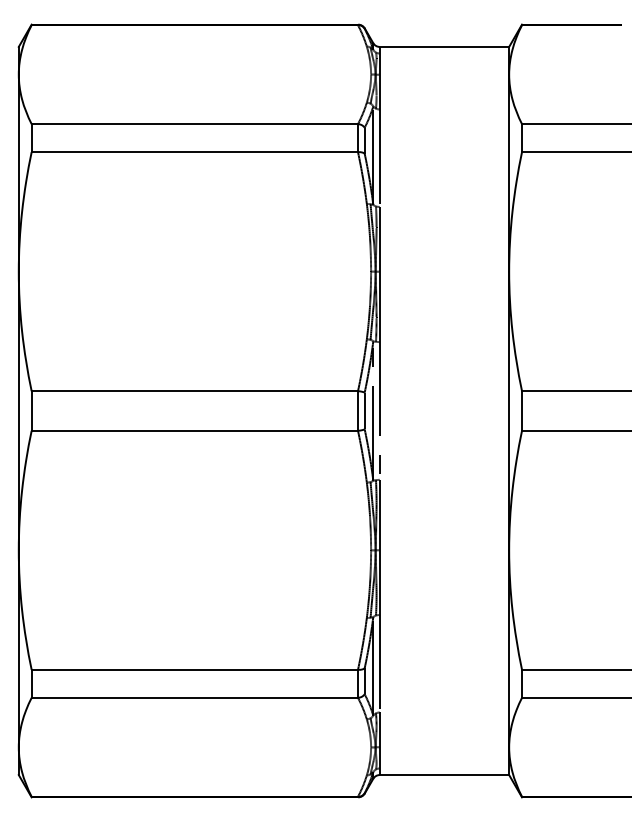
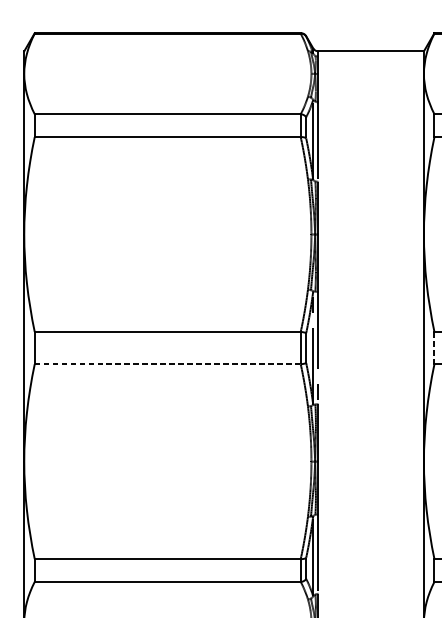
line: (522, 410) -> (434, 347), solid -> dashed
line: (195, 430) -> (168, 364), solid -> dashed

